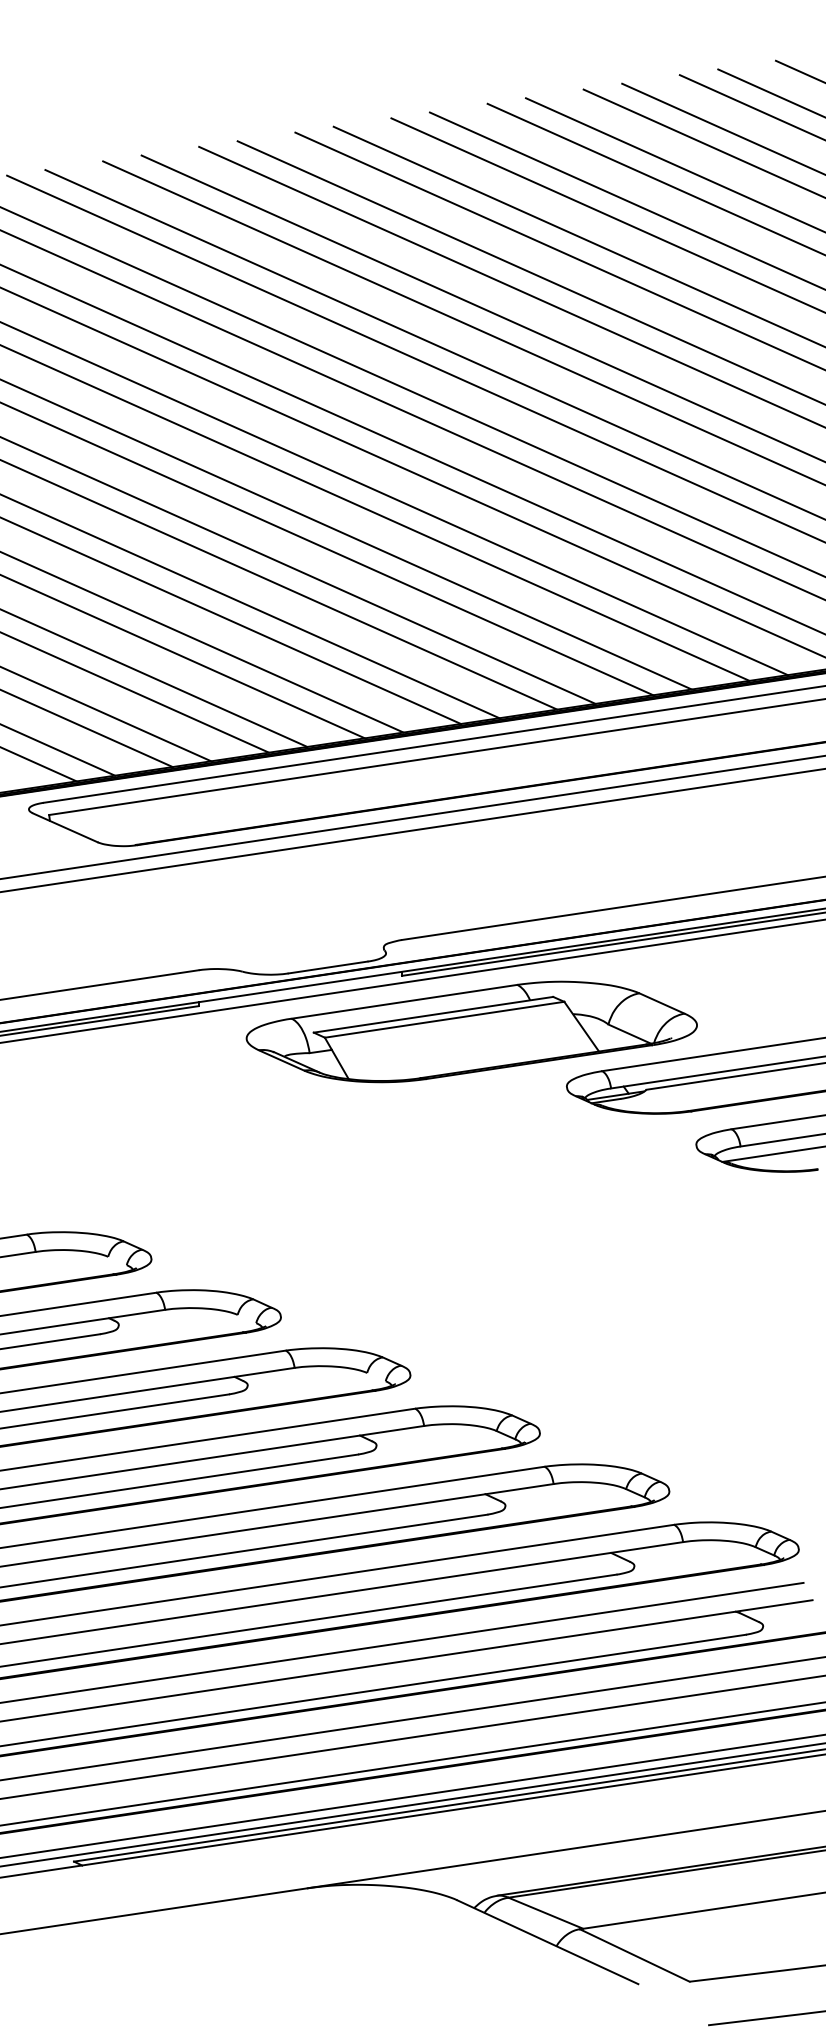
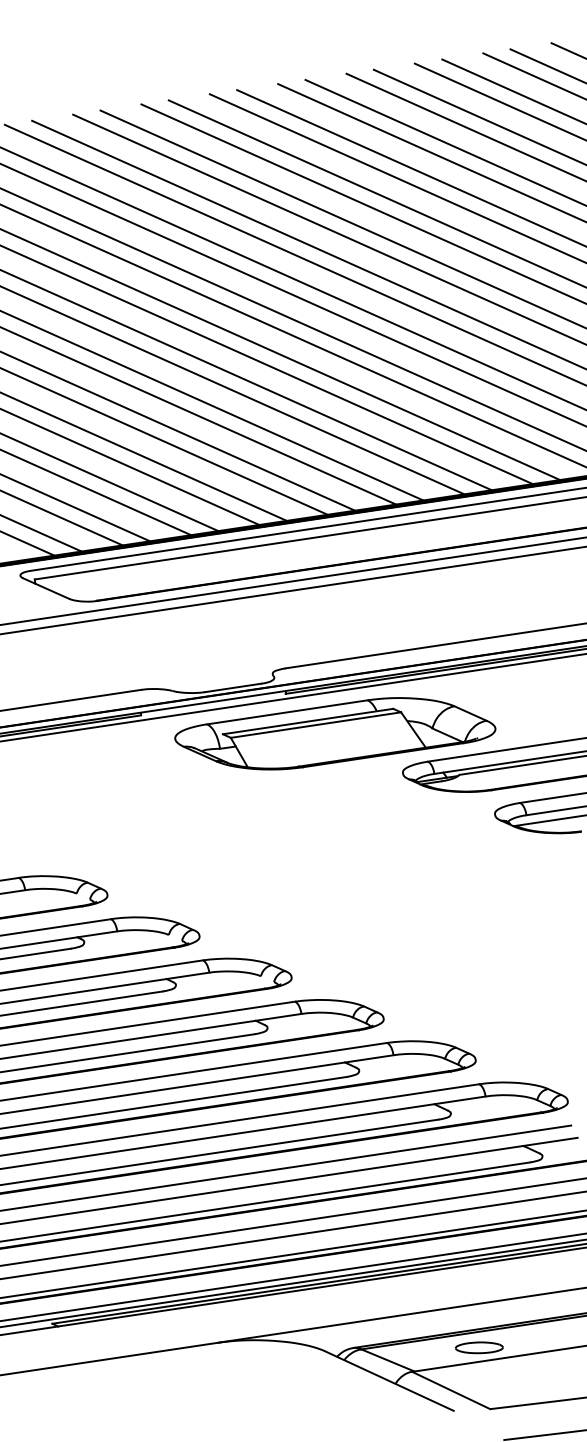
part: (674, 1895) -> (479, 1347), added

